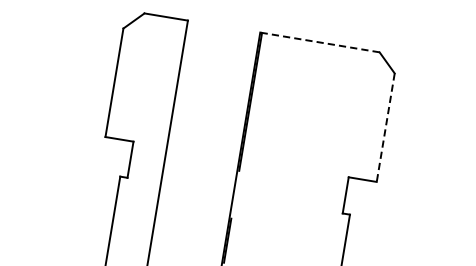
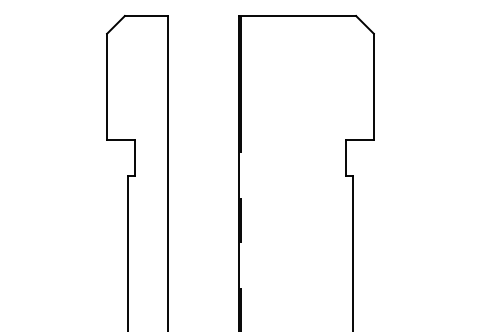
line: (319, 42) -> (297, 16), dashed -> solid
line: (385, 127) -> (373, 87), dashed -> solid

